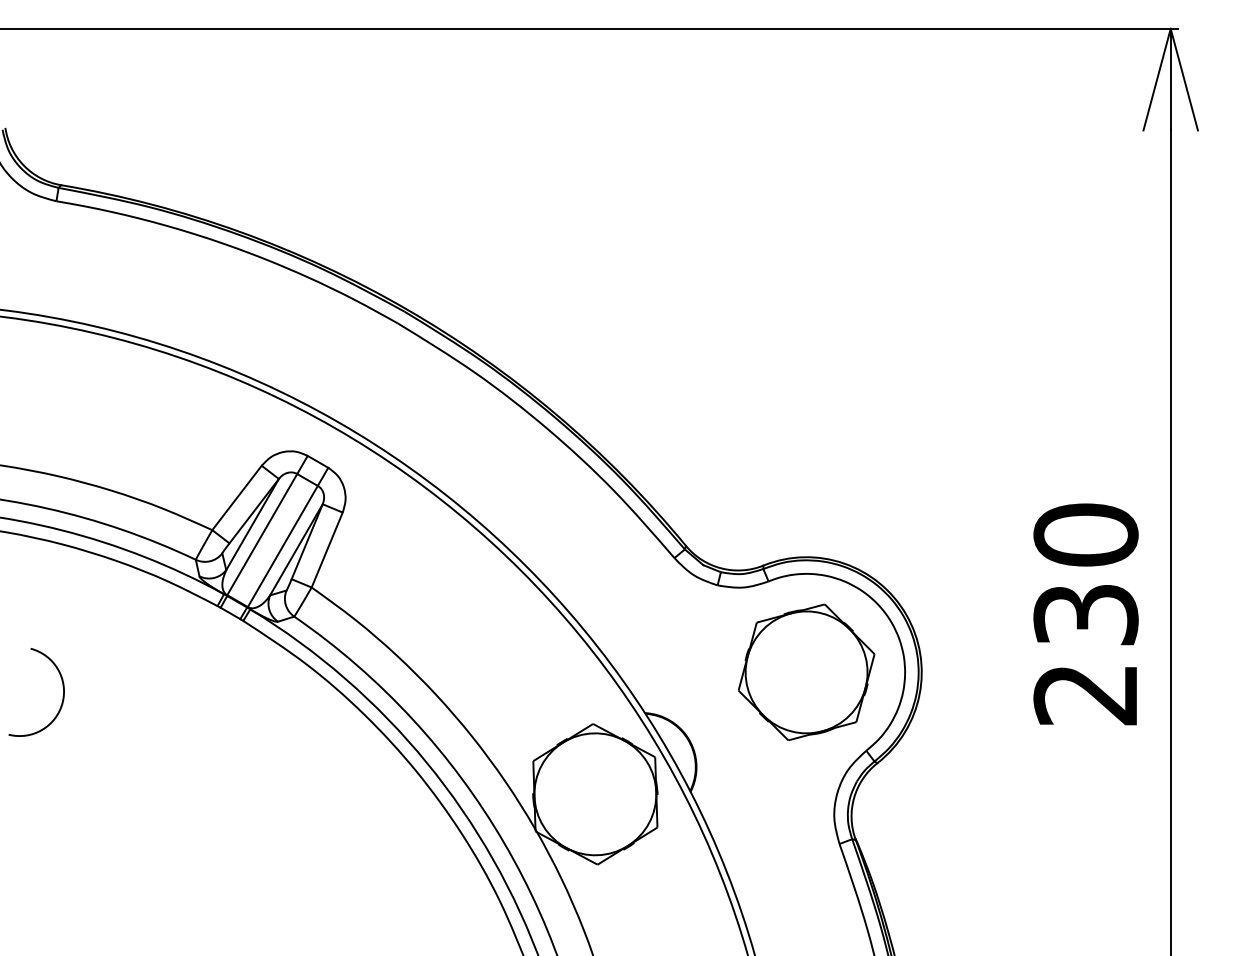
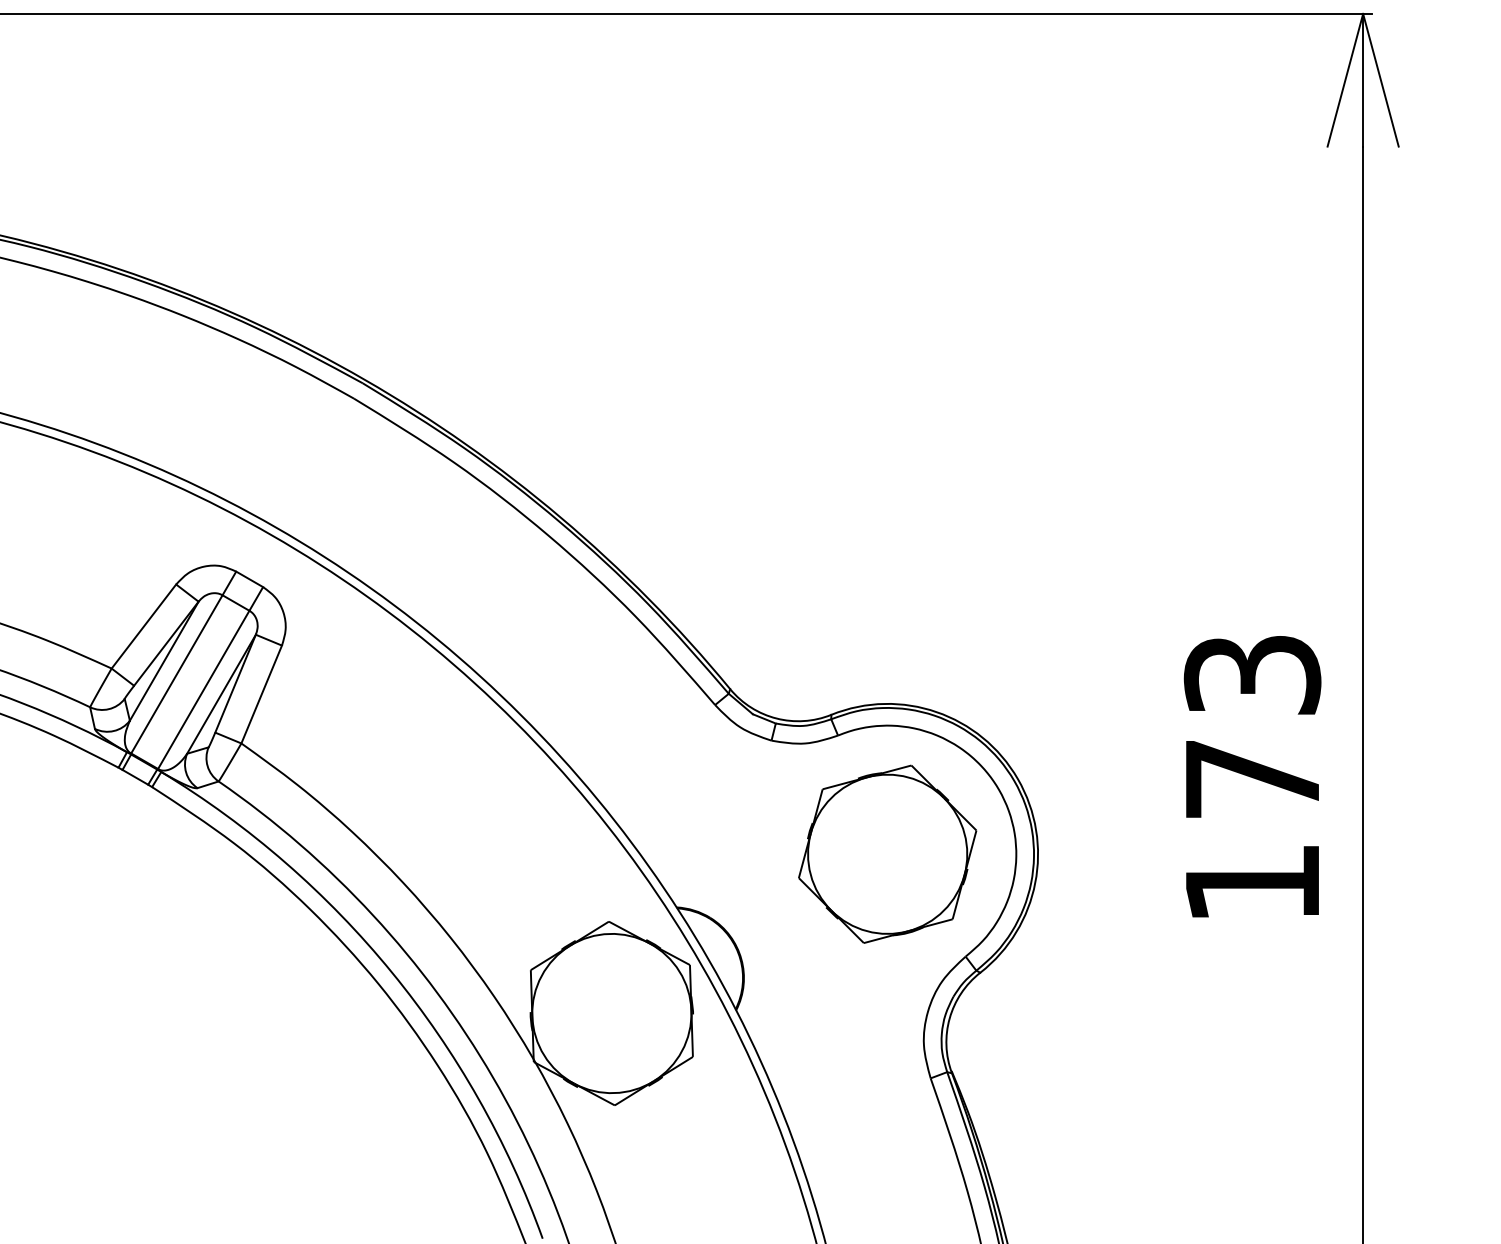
text: (1085, 614) -> (1251, 778), 230 -> 173

